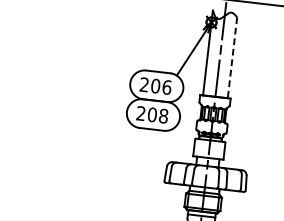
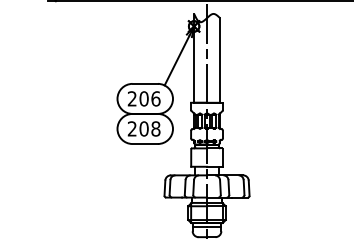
line: (232, 57) -> (220, 60), dashed -> solid

